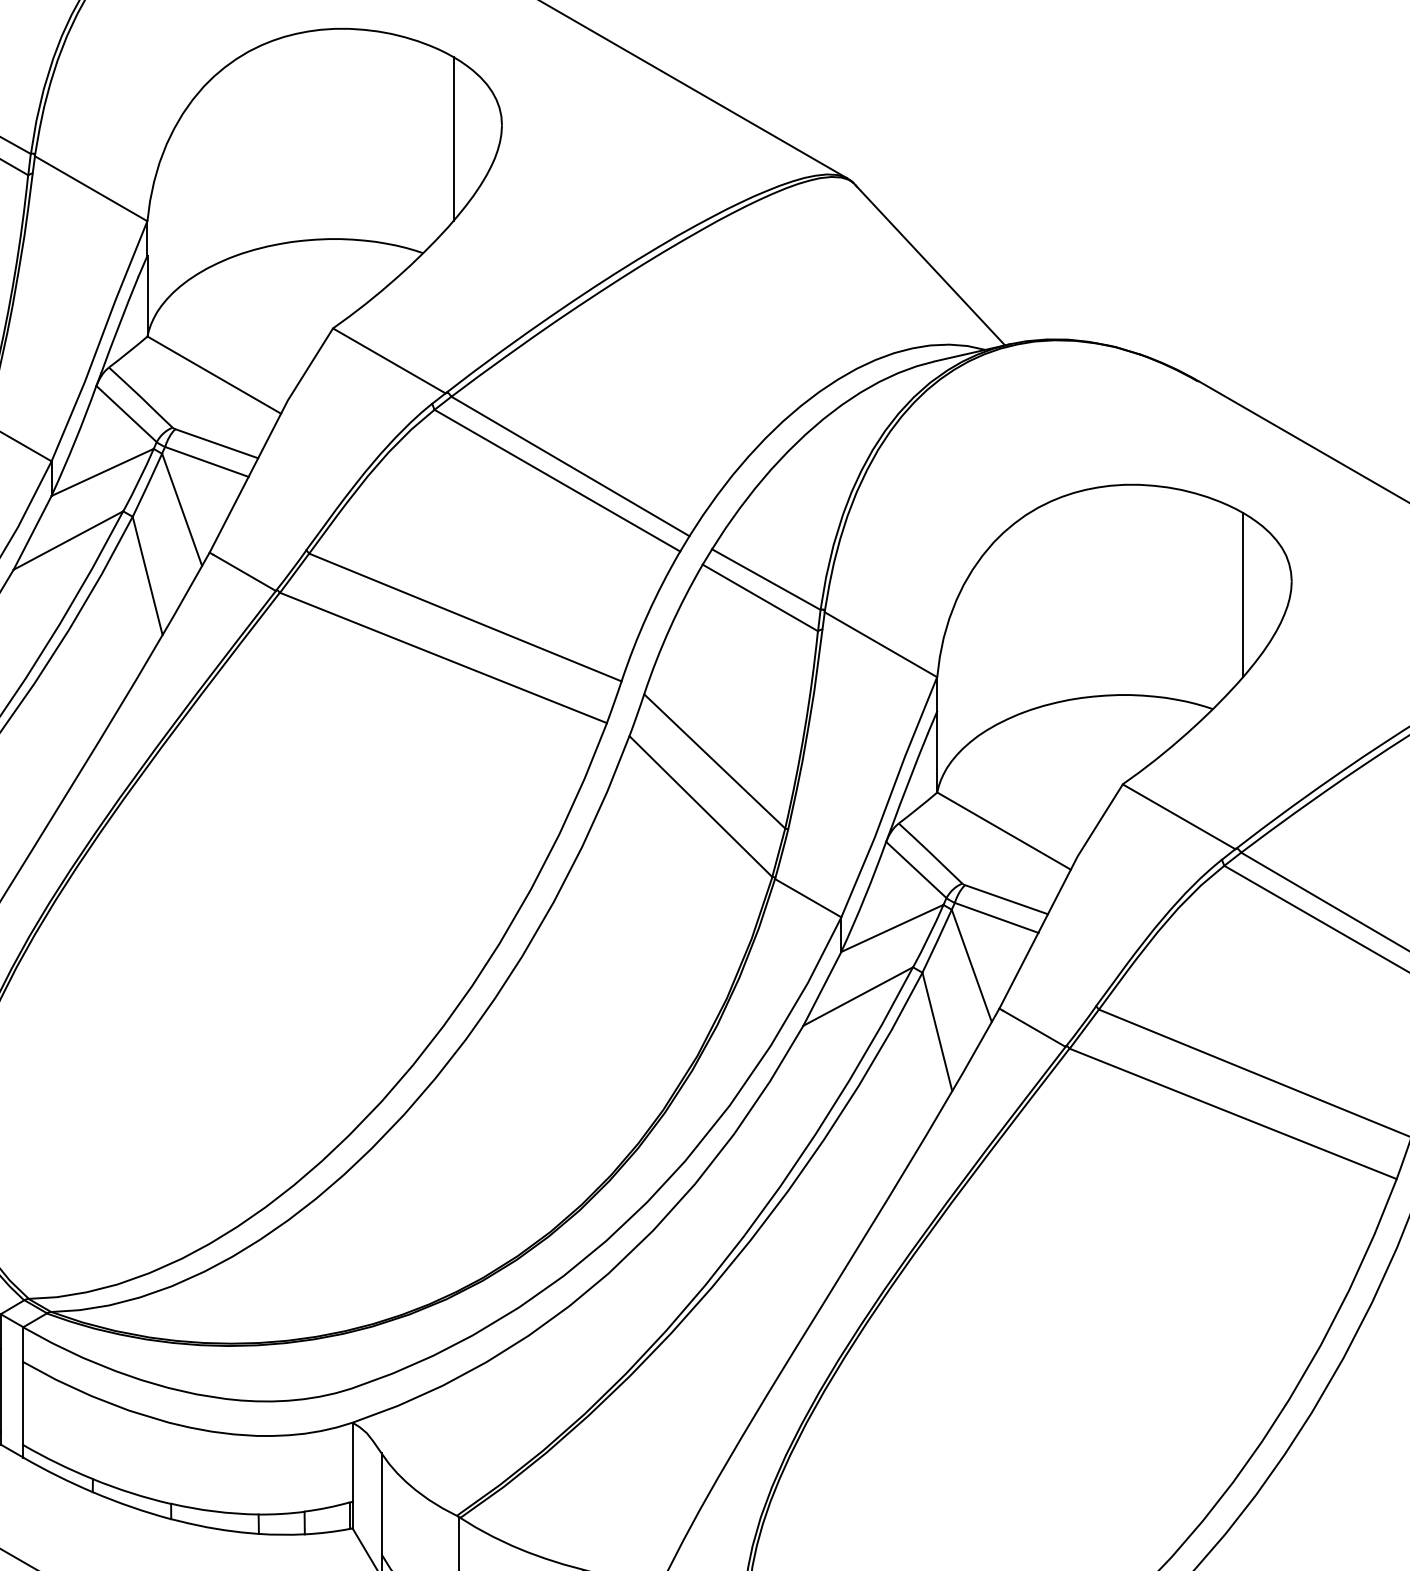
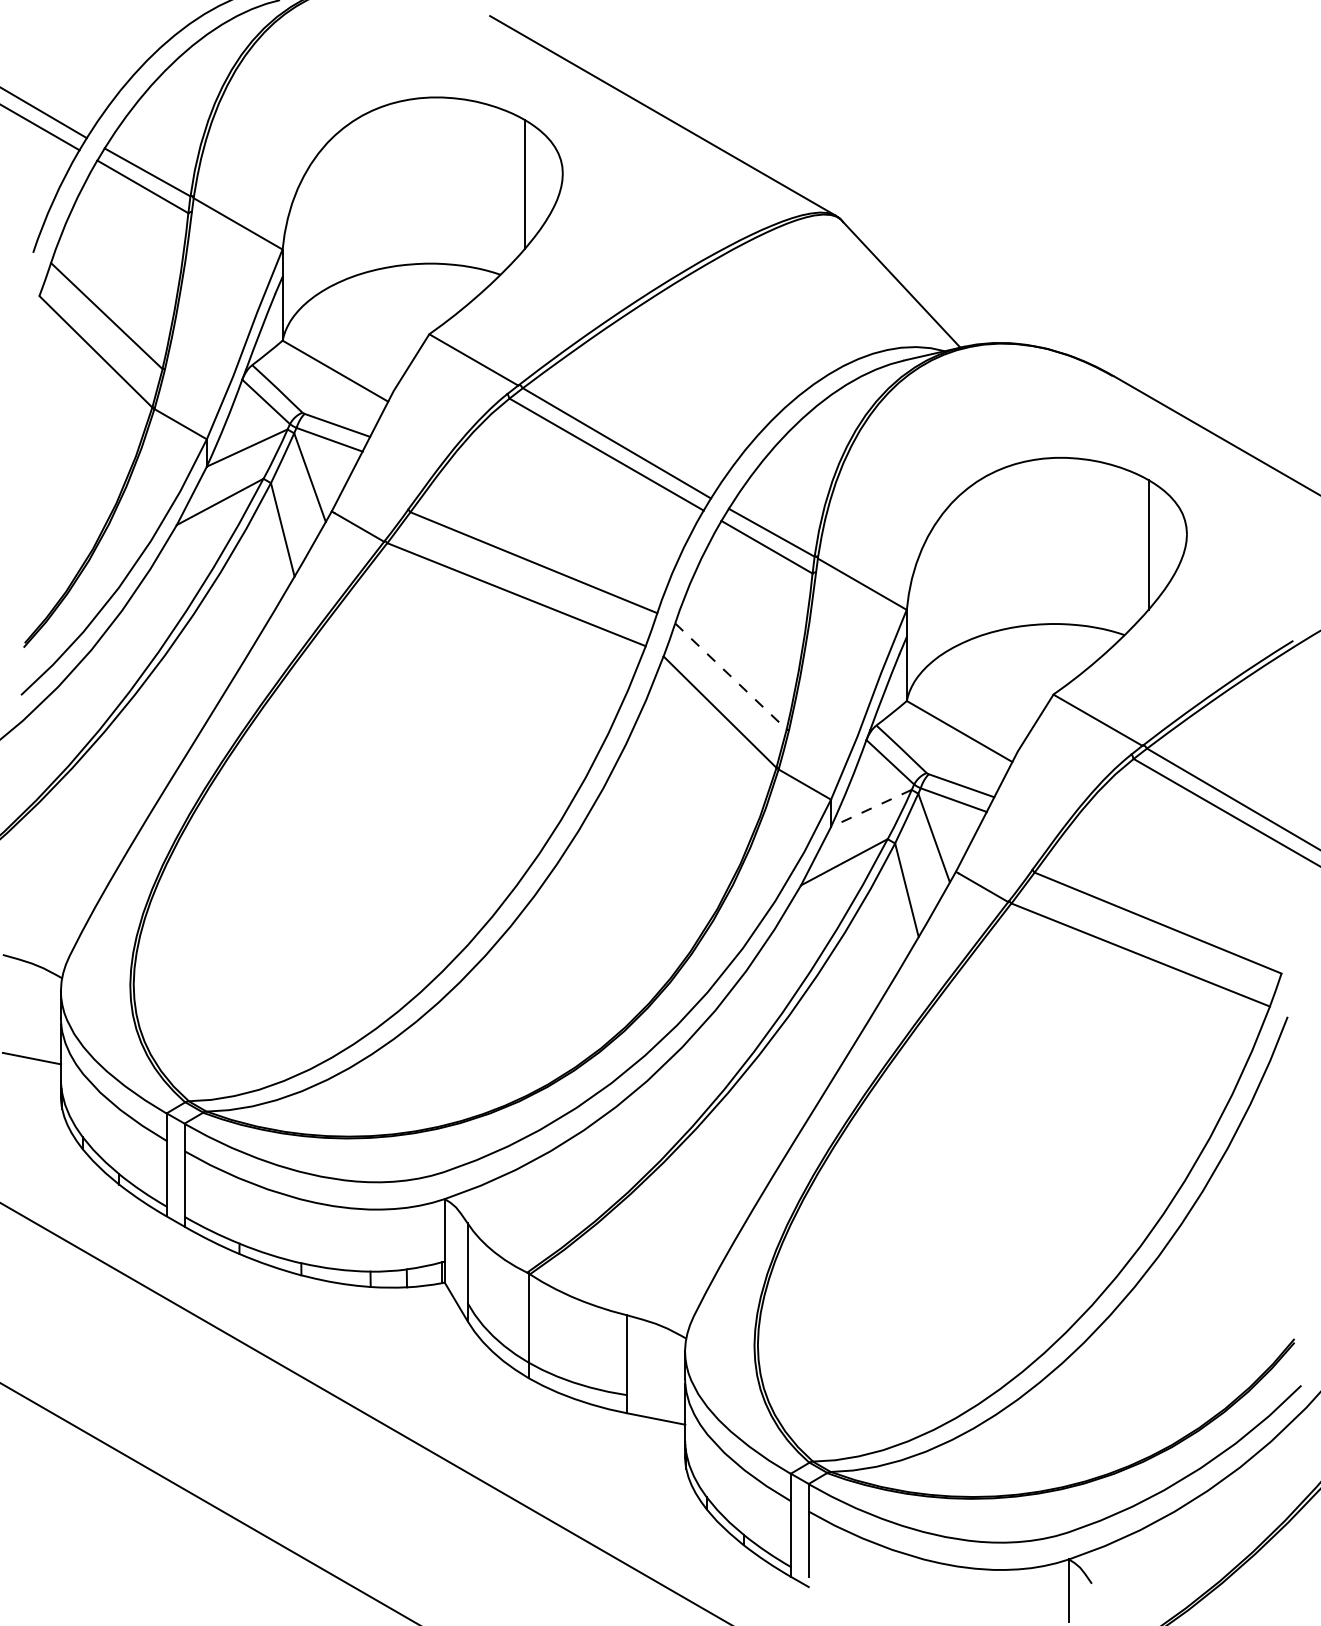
line: (714, 761) -> (730, 676), solid -> dashed
line: (891, 928) -> (870, 808), solid -> dashed

